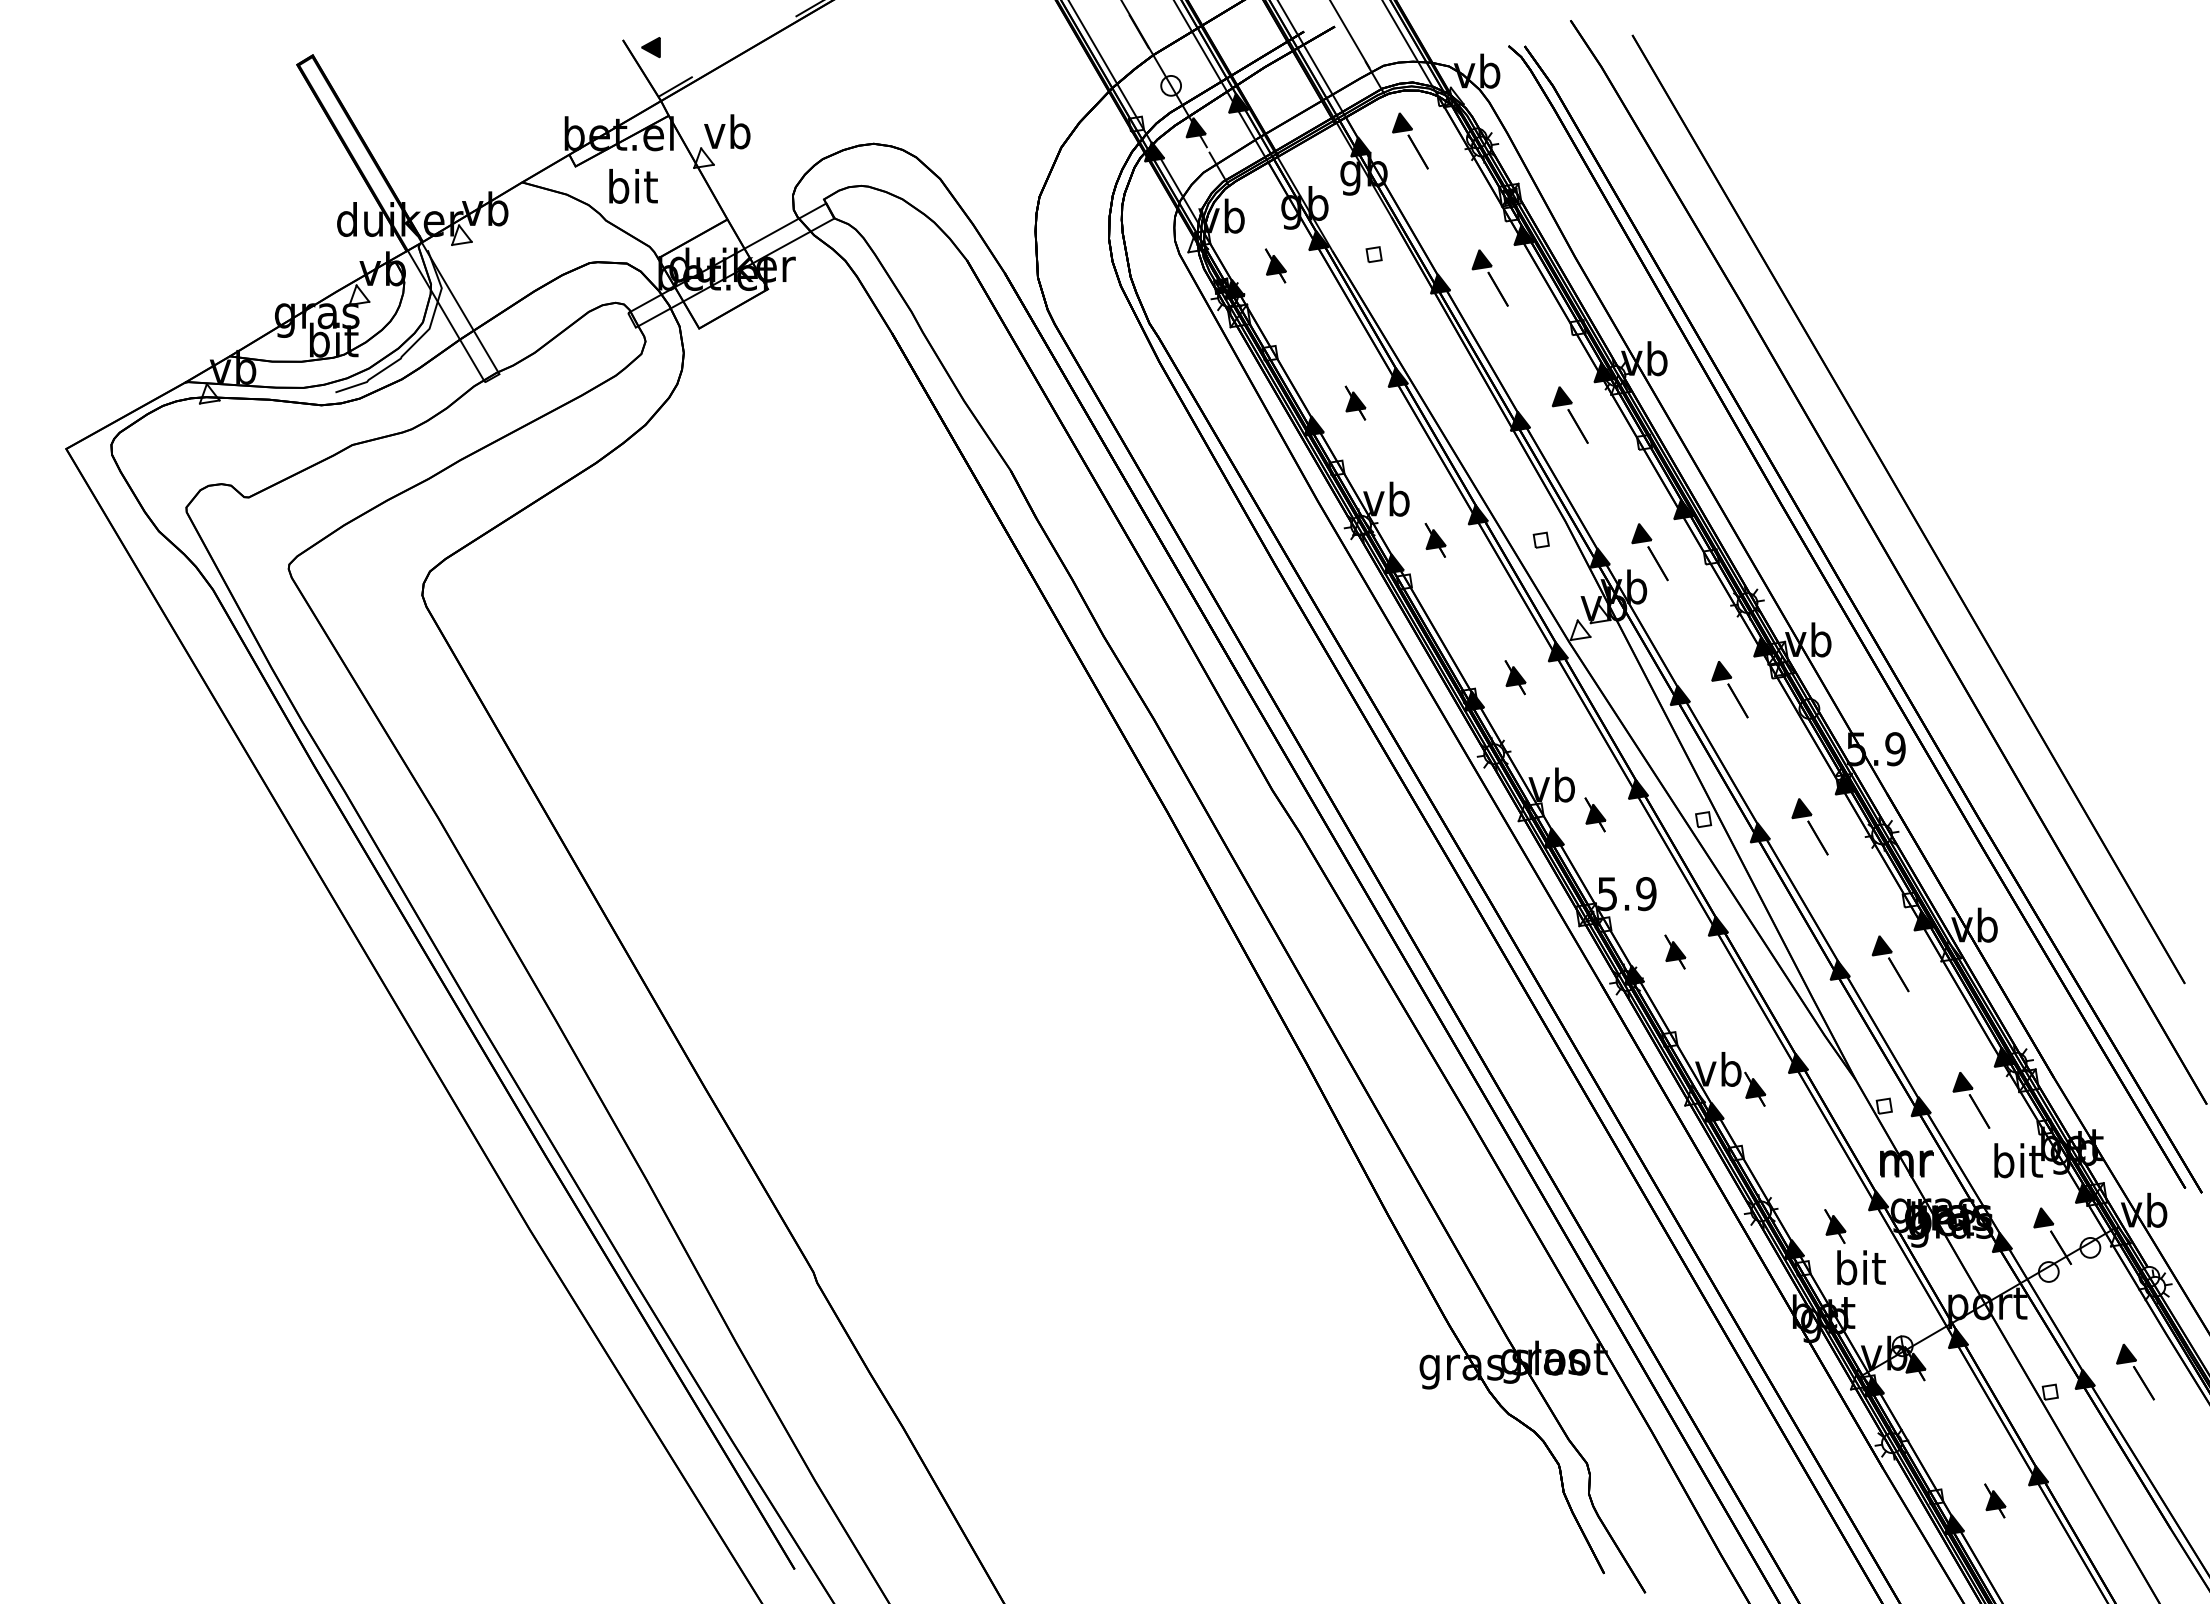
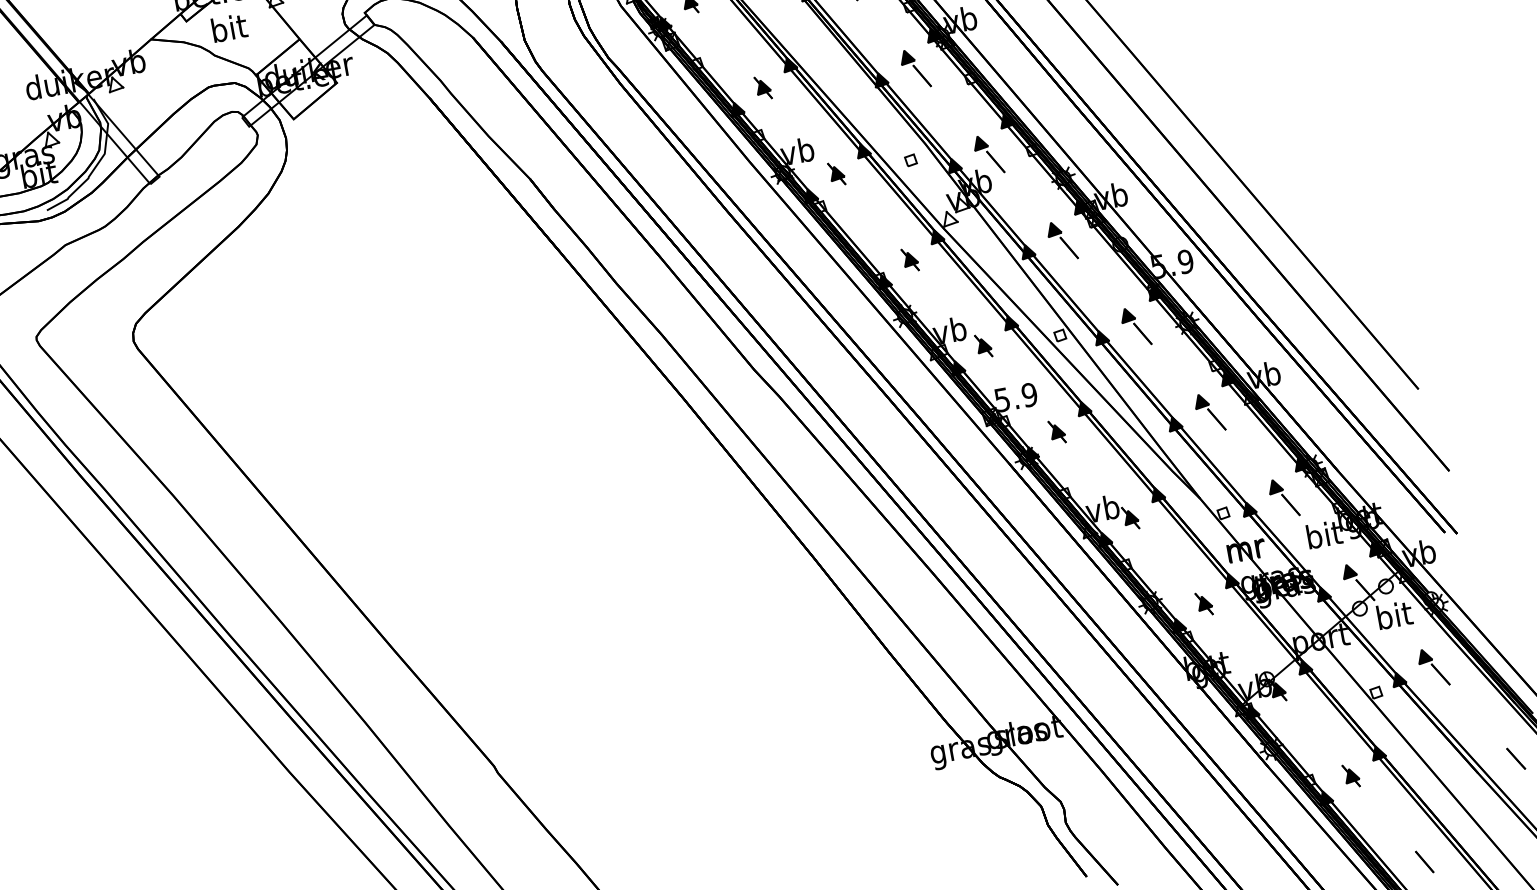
text: (1861, 1267) -> (1394, 614), moved

